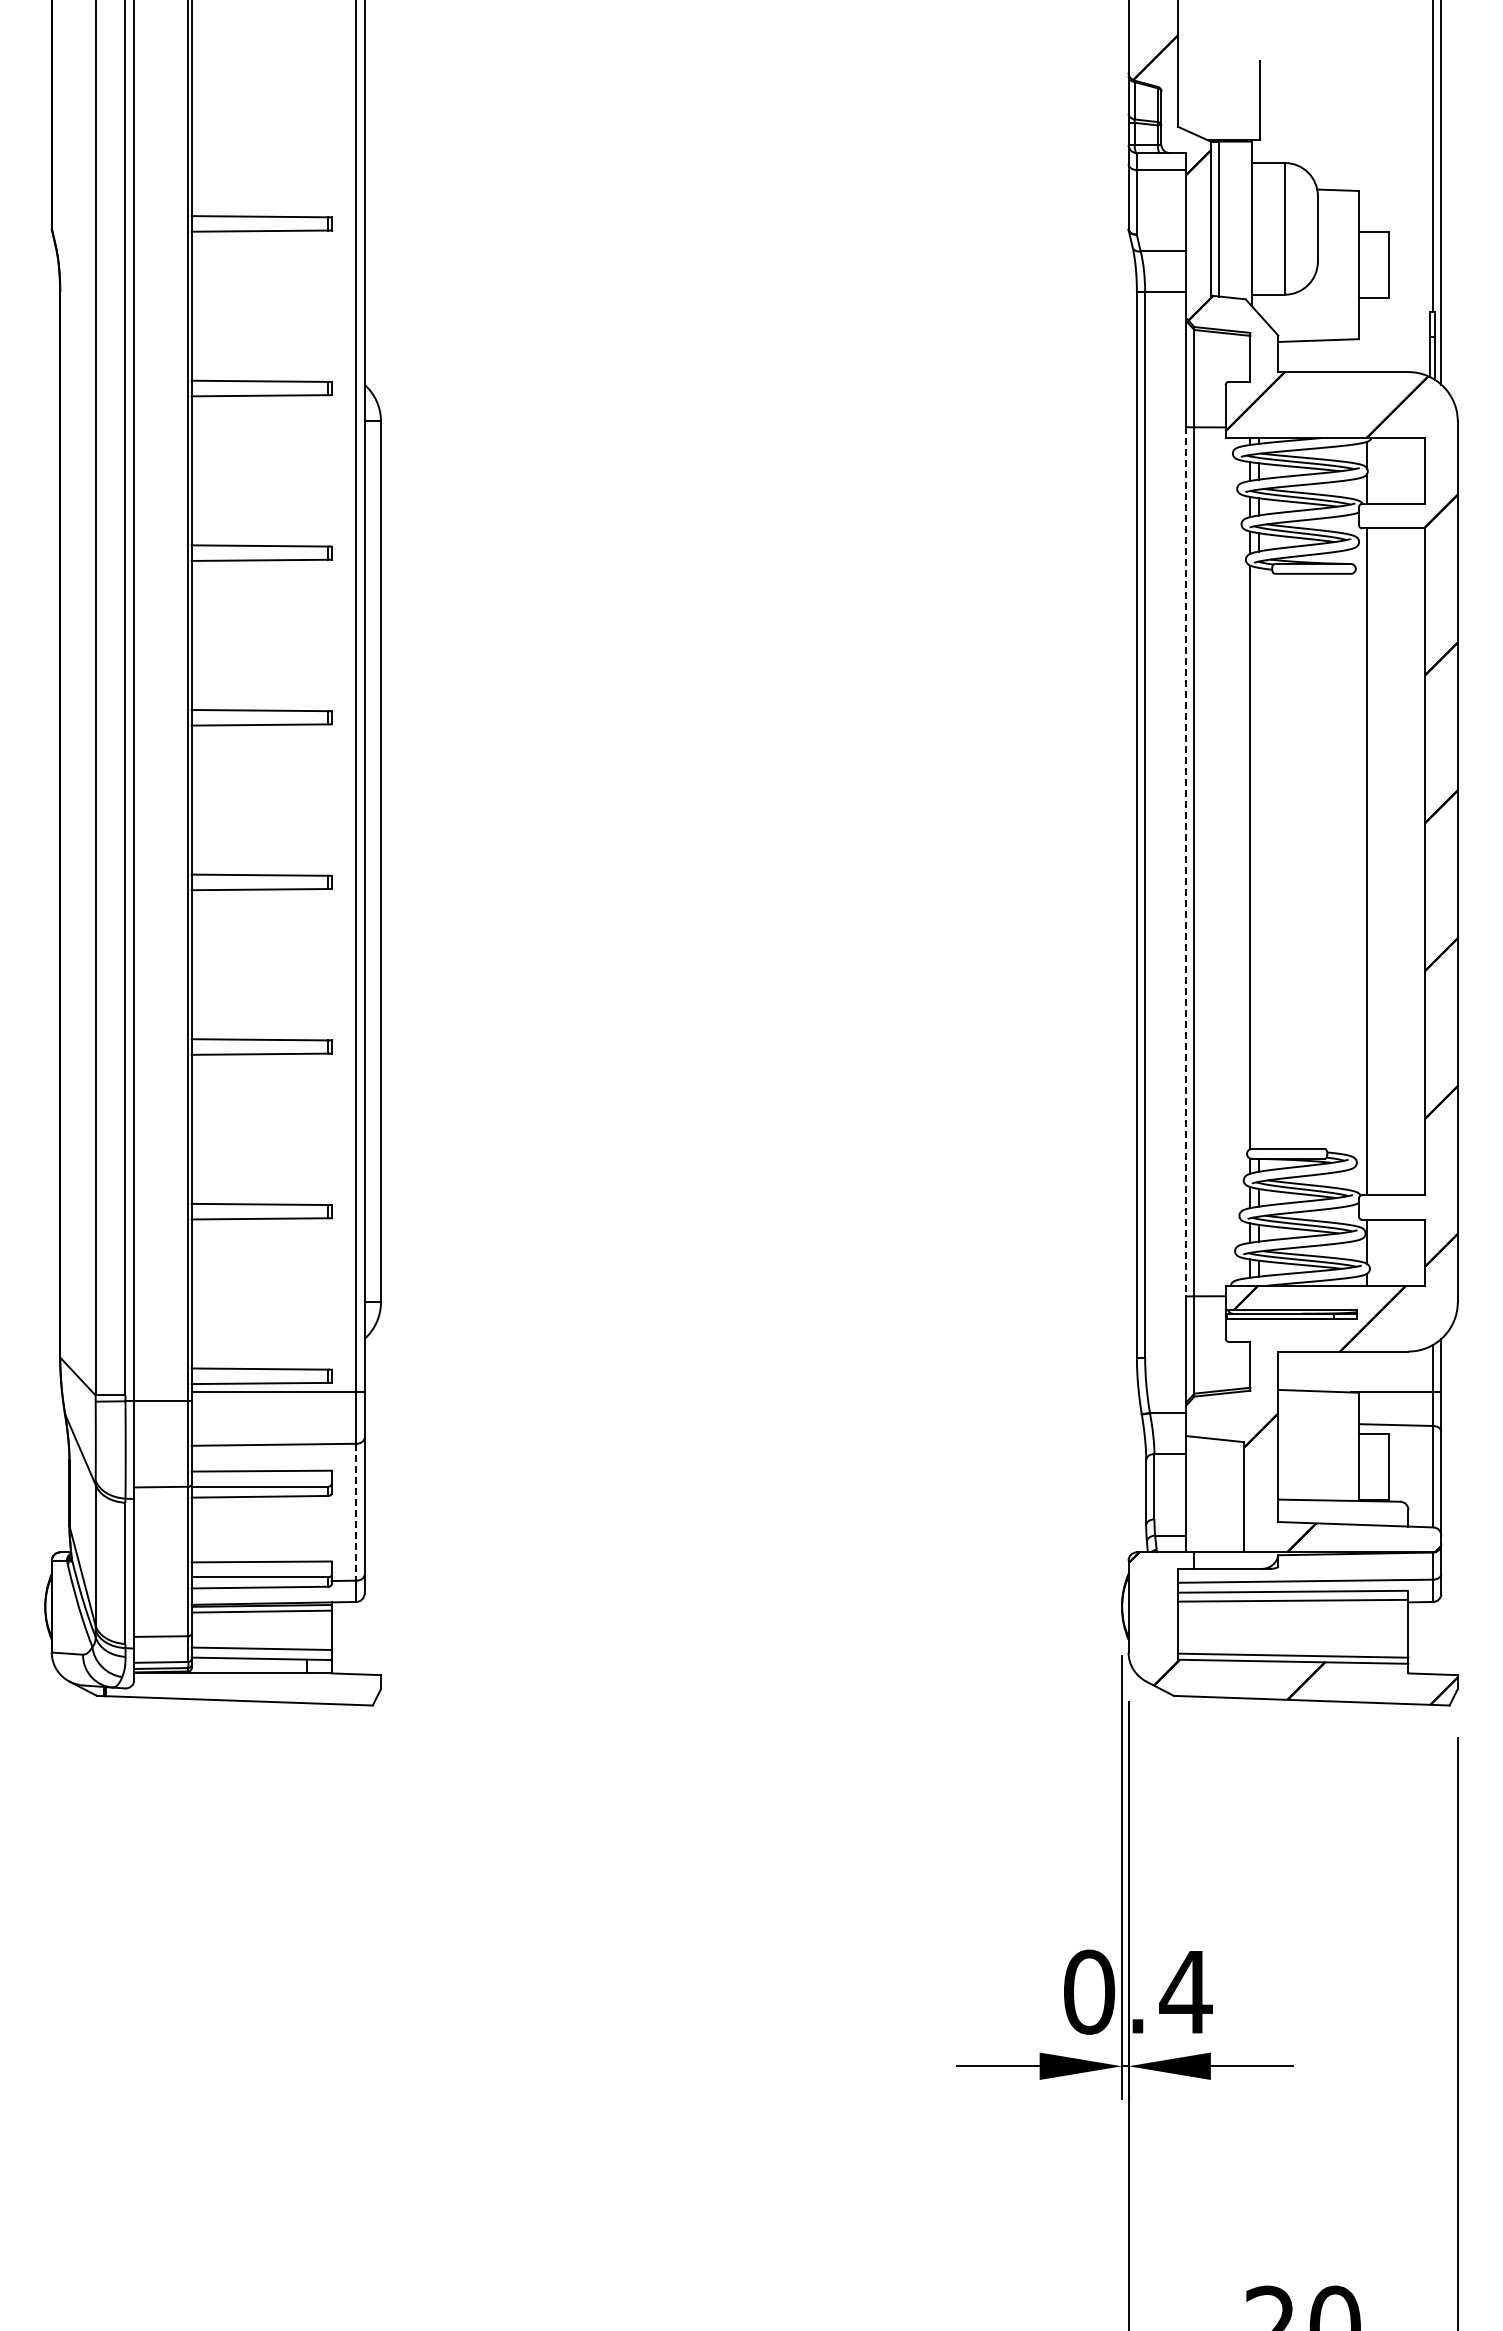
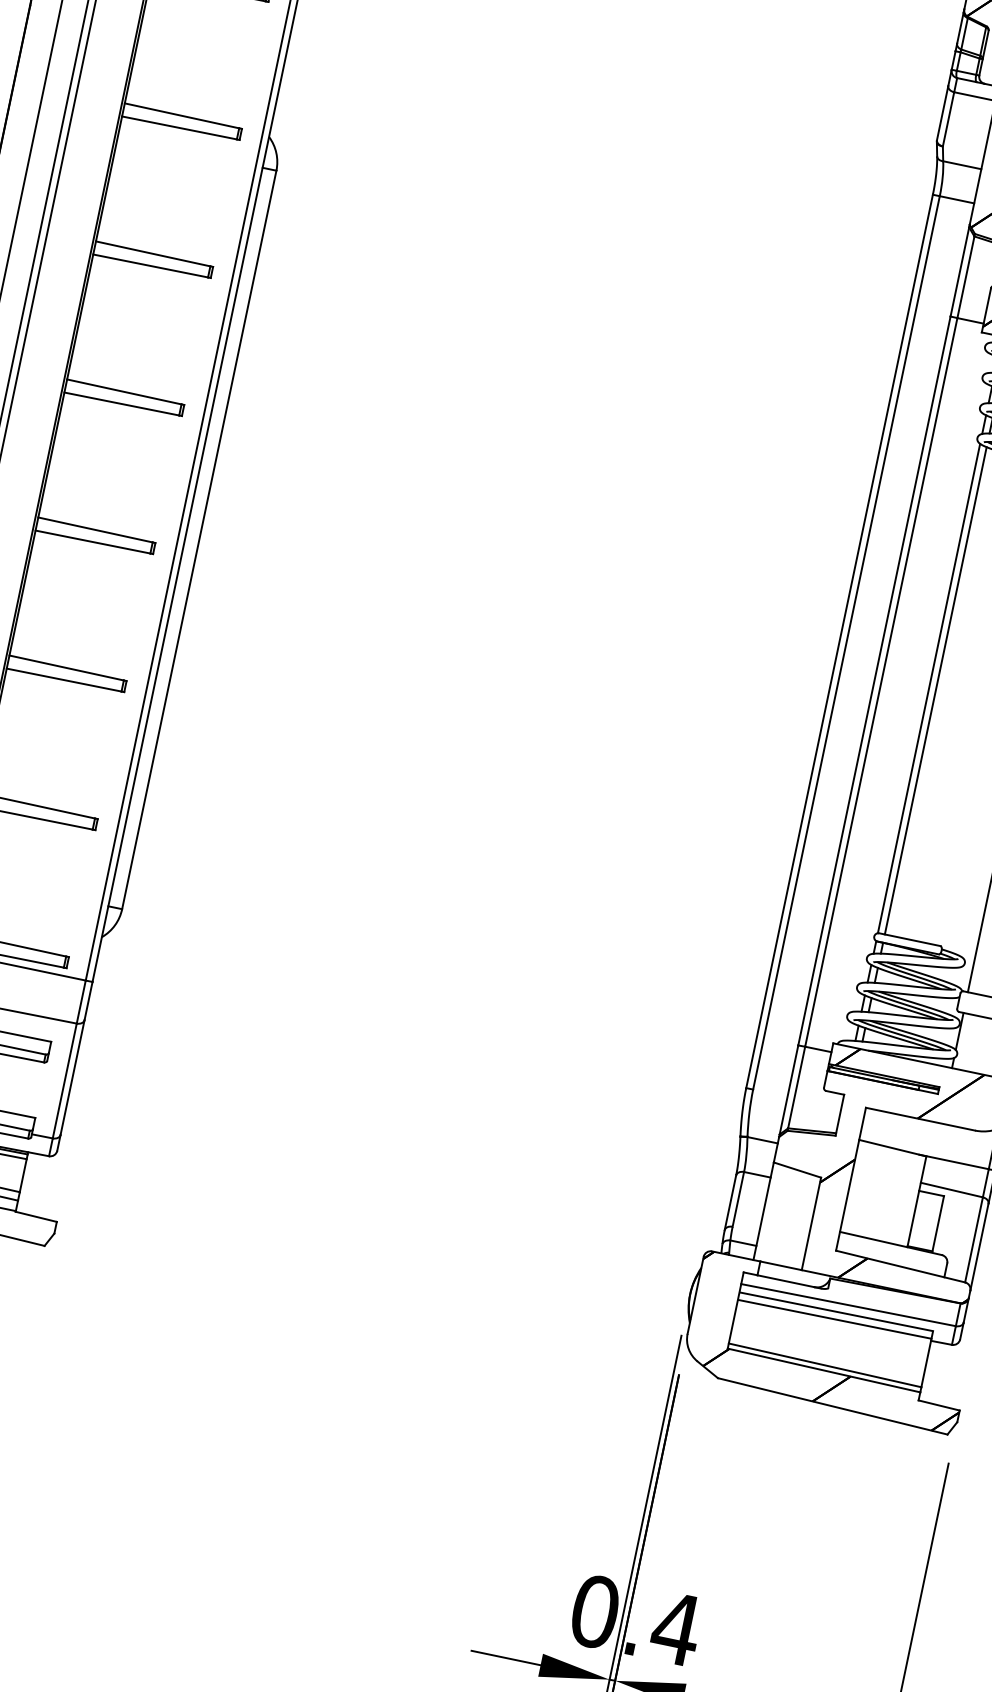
line: (1258, 858) -> (935, 690), added
line: (1186, 861) -> (874, 680), dashed -> solid
line: (356, 1512) -> (64, 1081), dashed -> solid

